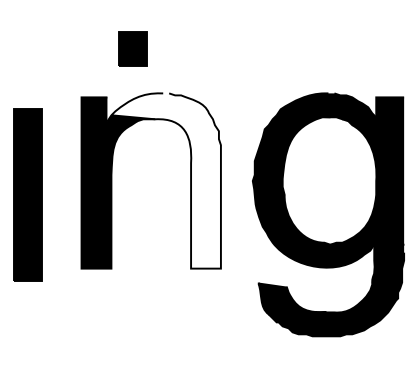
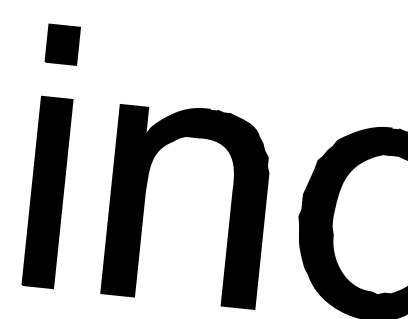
part: (132, 48) -> (62, 44), moved
fill: (165, 180) -> (203, 205), added
part: (27, 194) -> (47, 191), moved

